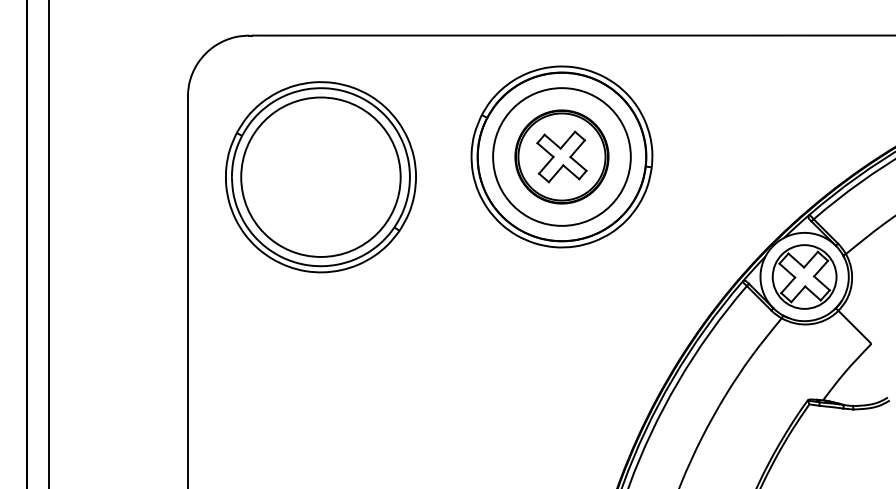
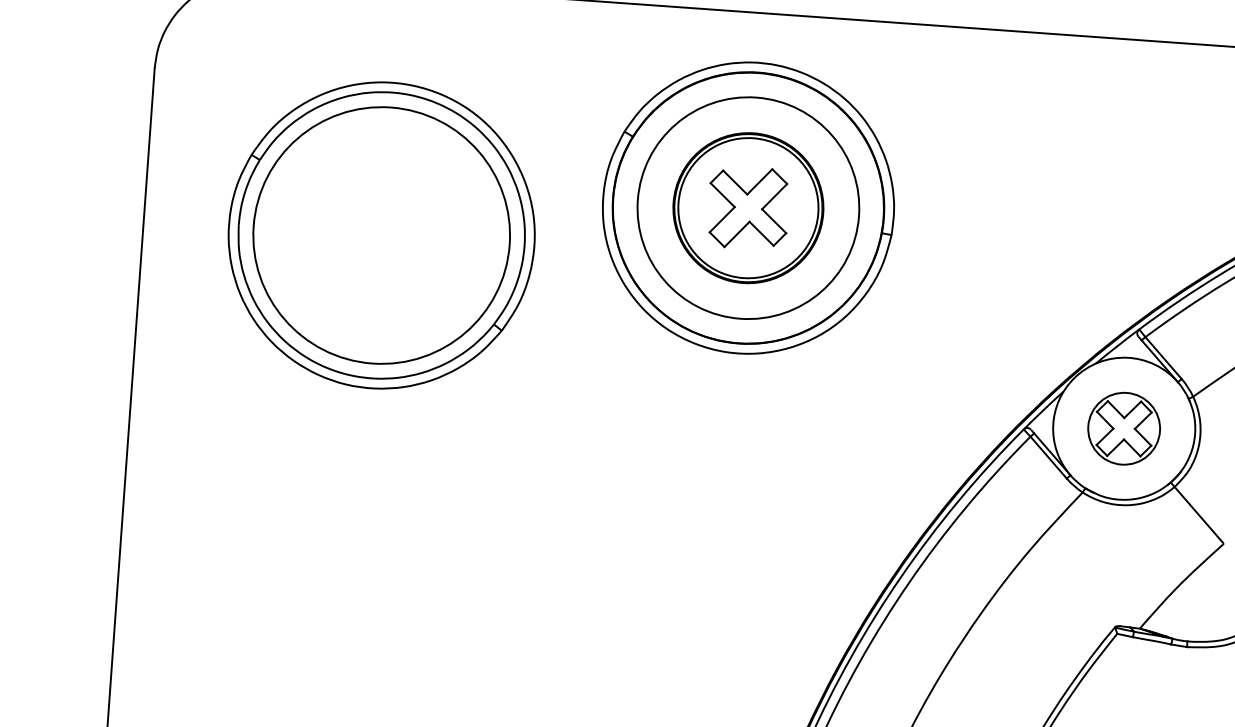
part: (320, 177) -> (380, 235), moved
part: (804, 276) -> (1124, 427), size x0.7

